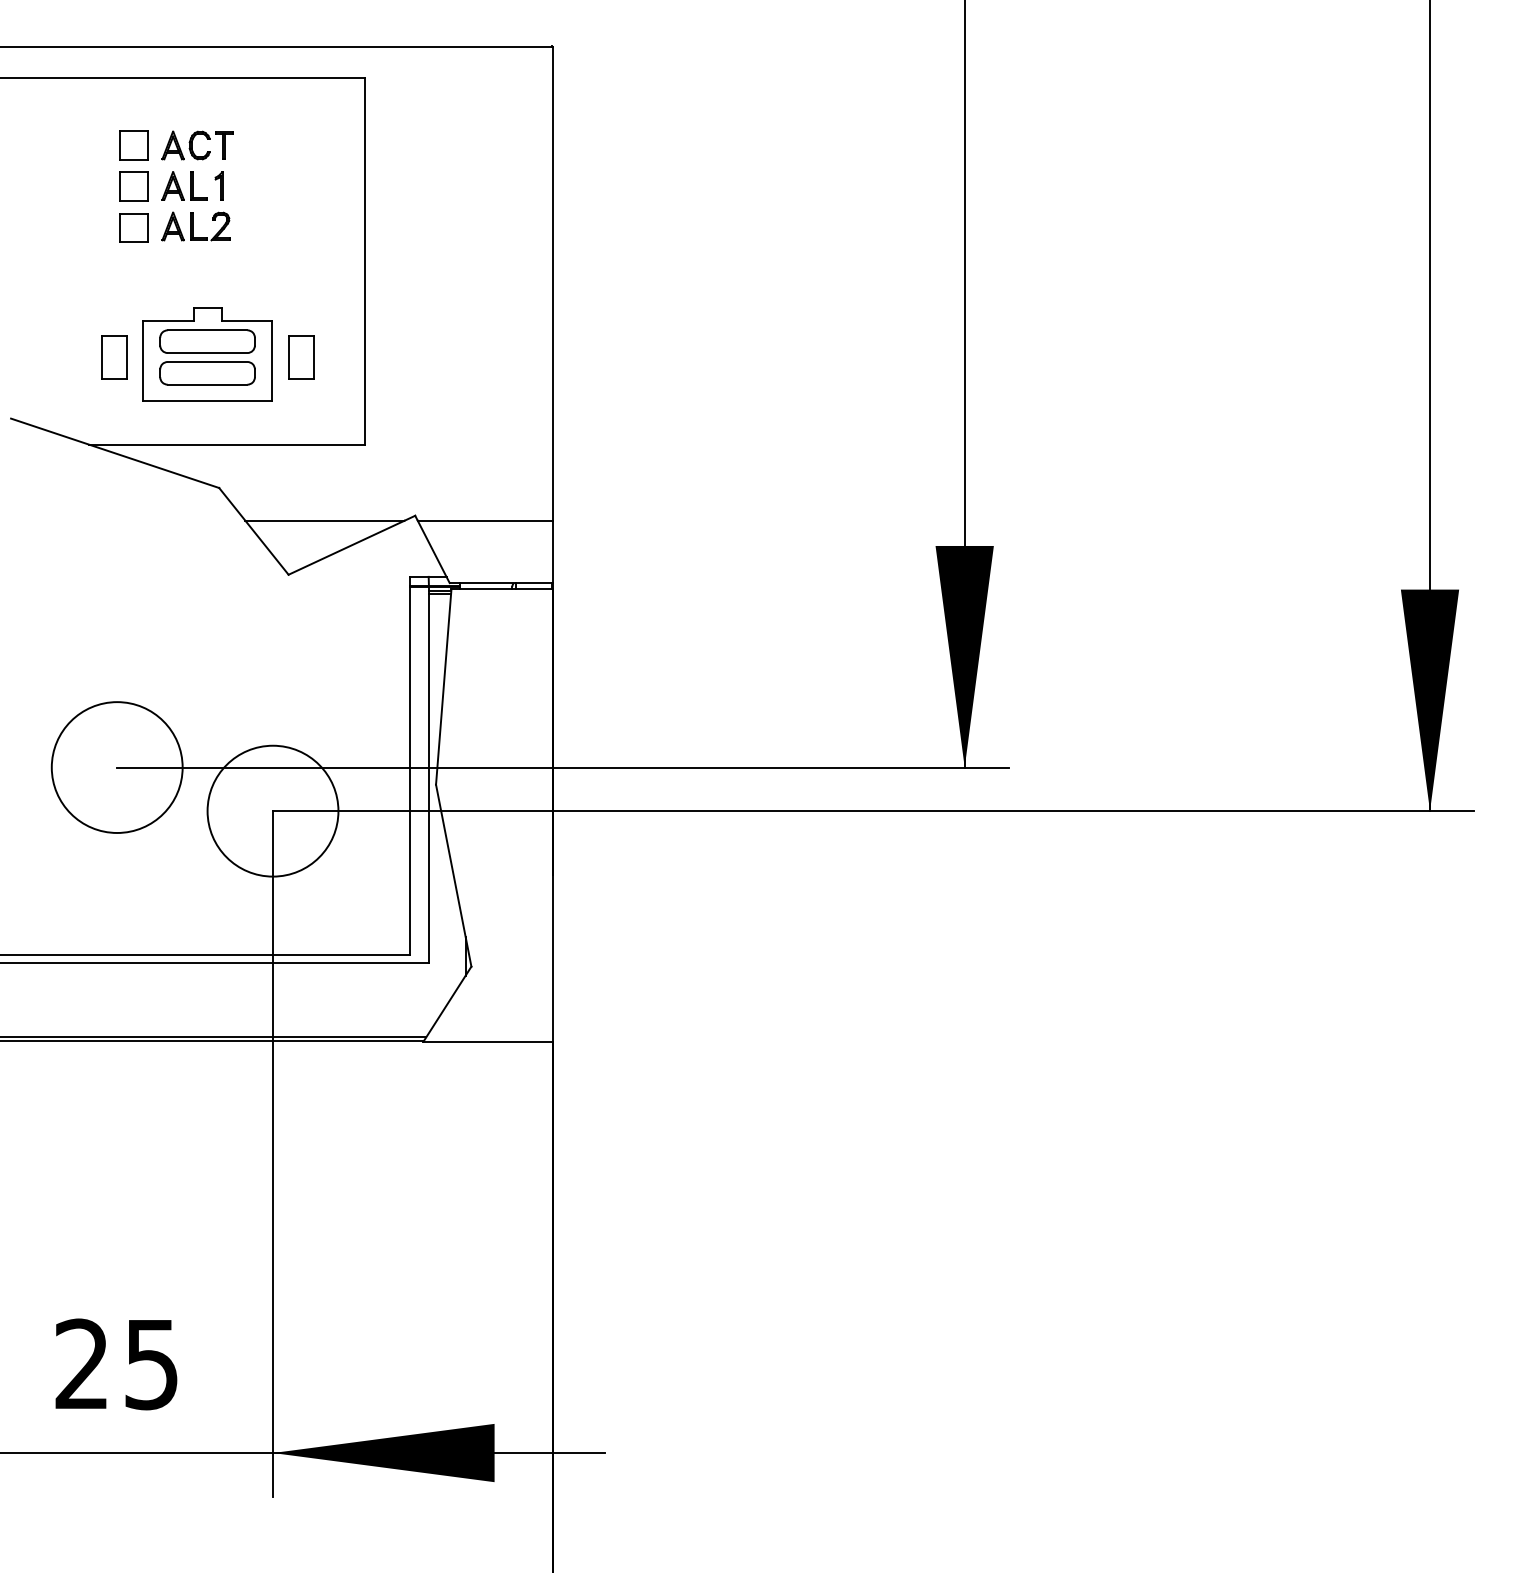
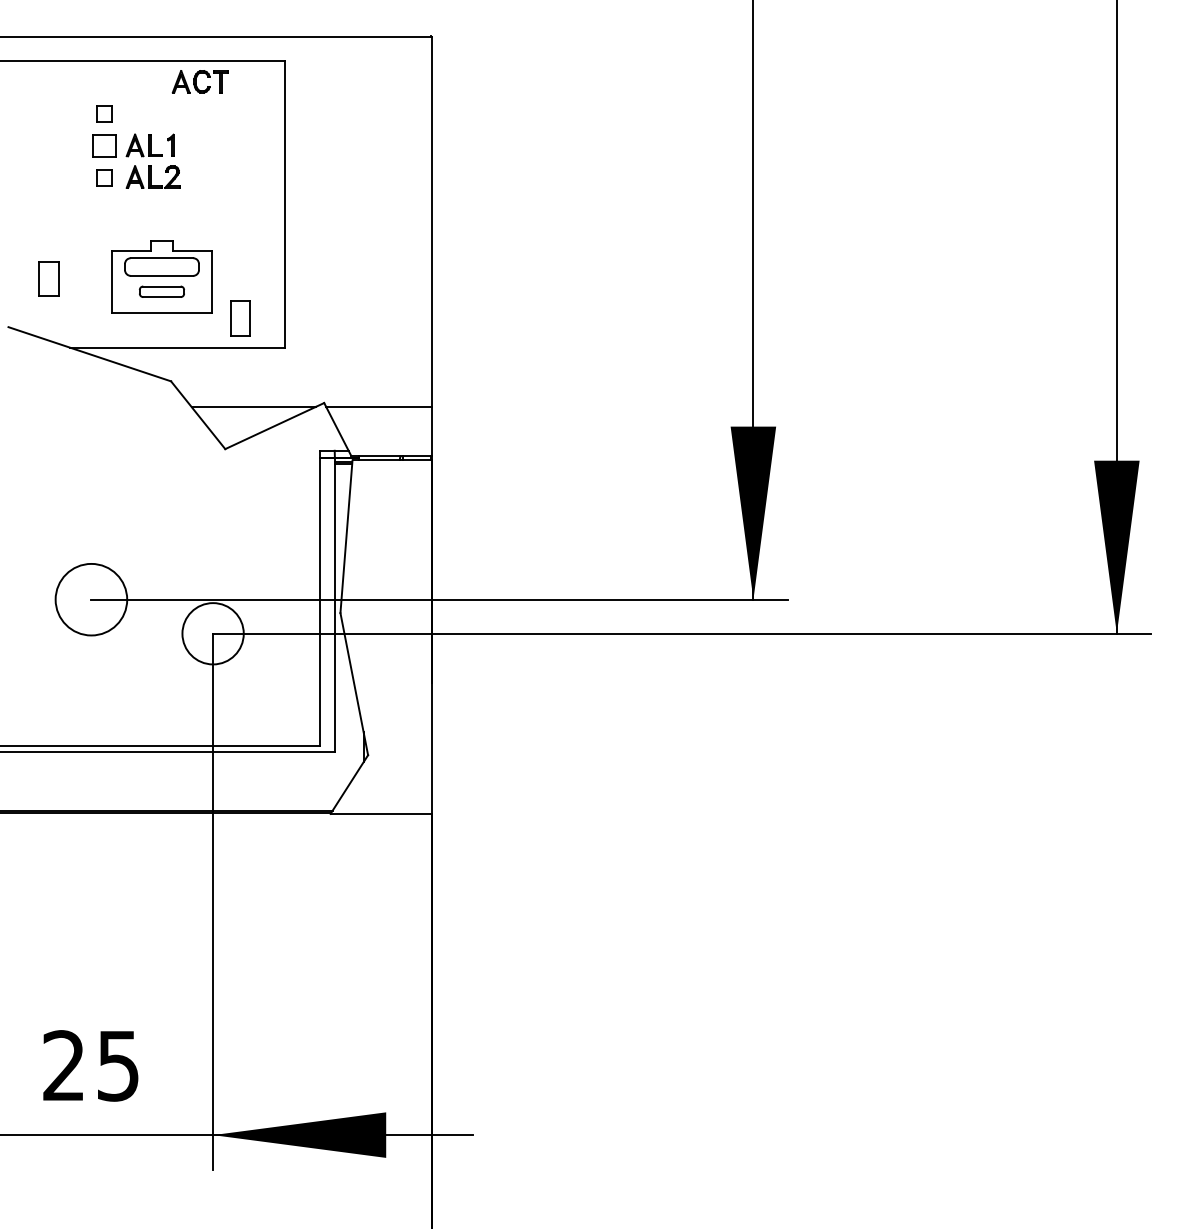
part: (133, 145) -> (104, 113), size x0.7
part: (197, 145) -> (200, 81), moved
part: (133, 227) -> (104, 177), size x0.7
part: (114, 357) -> (49, 279), moved
part: (301, 357) -> (240, 318), moved
part: (207, 373) -> (161, 291), size x0.6
circle: (116, 767) -> (90, 599), size x0.7
circle: (272, 810) -> (212, 633), size x0.6

